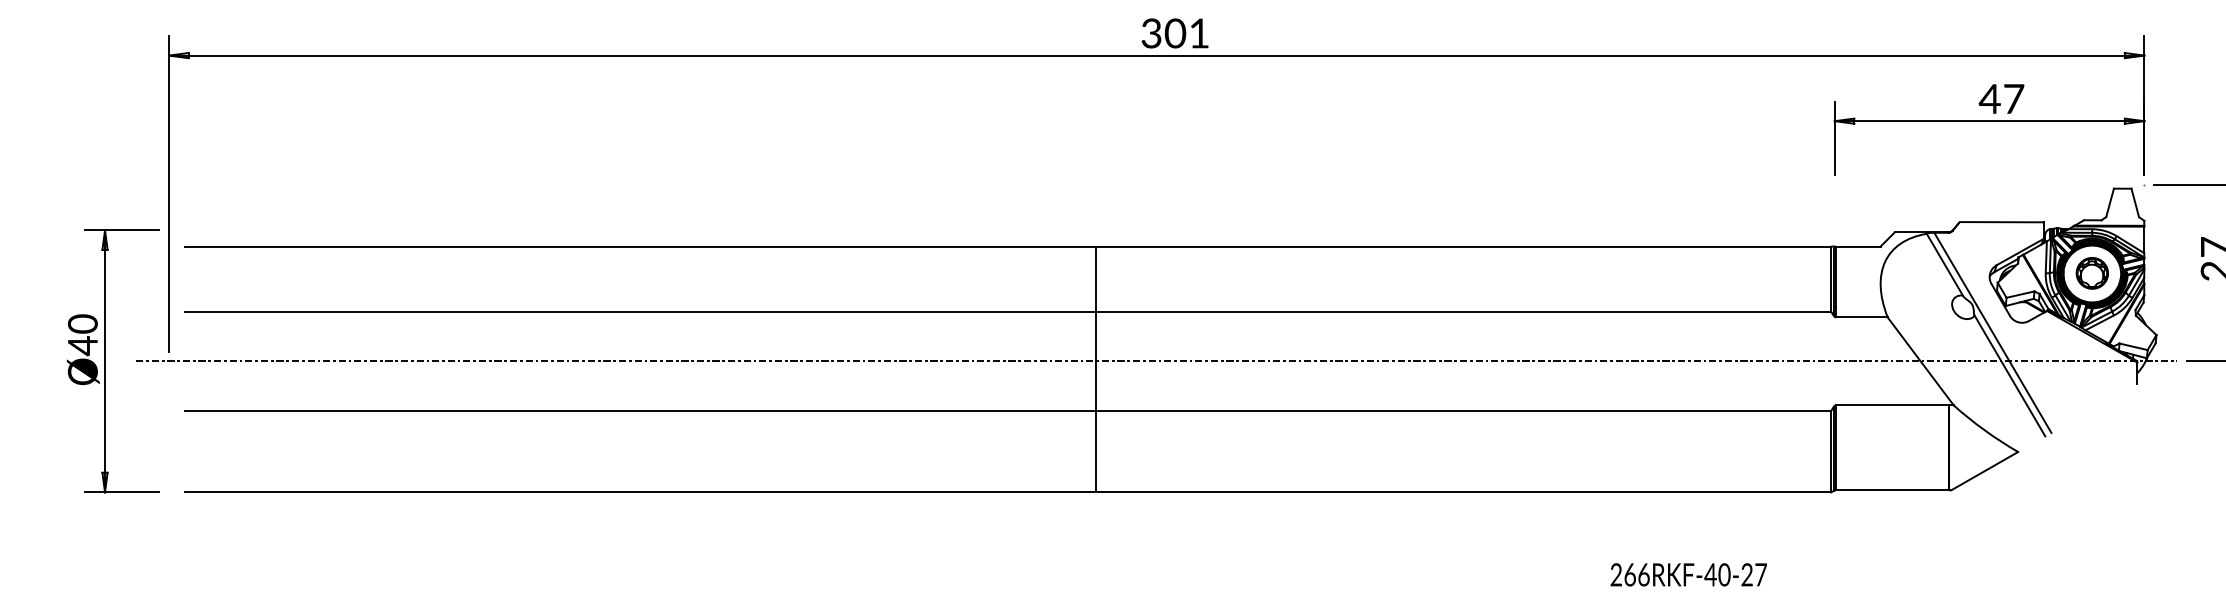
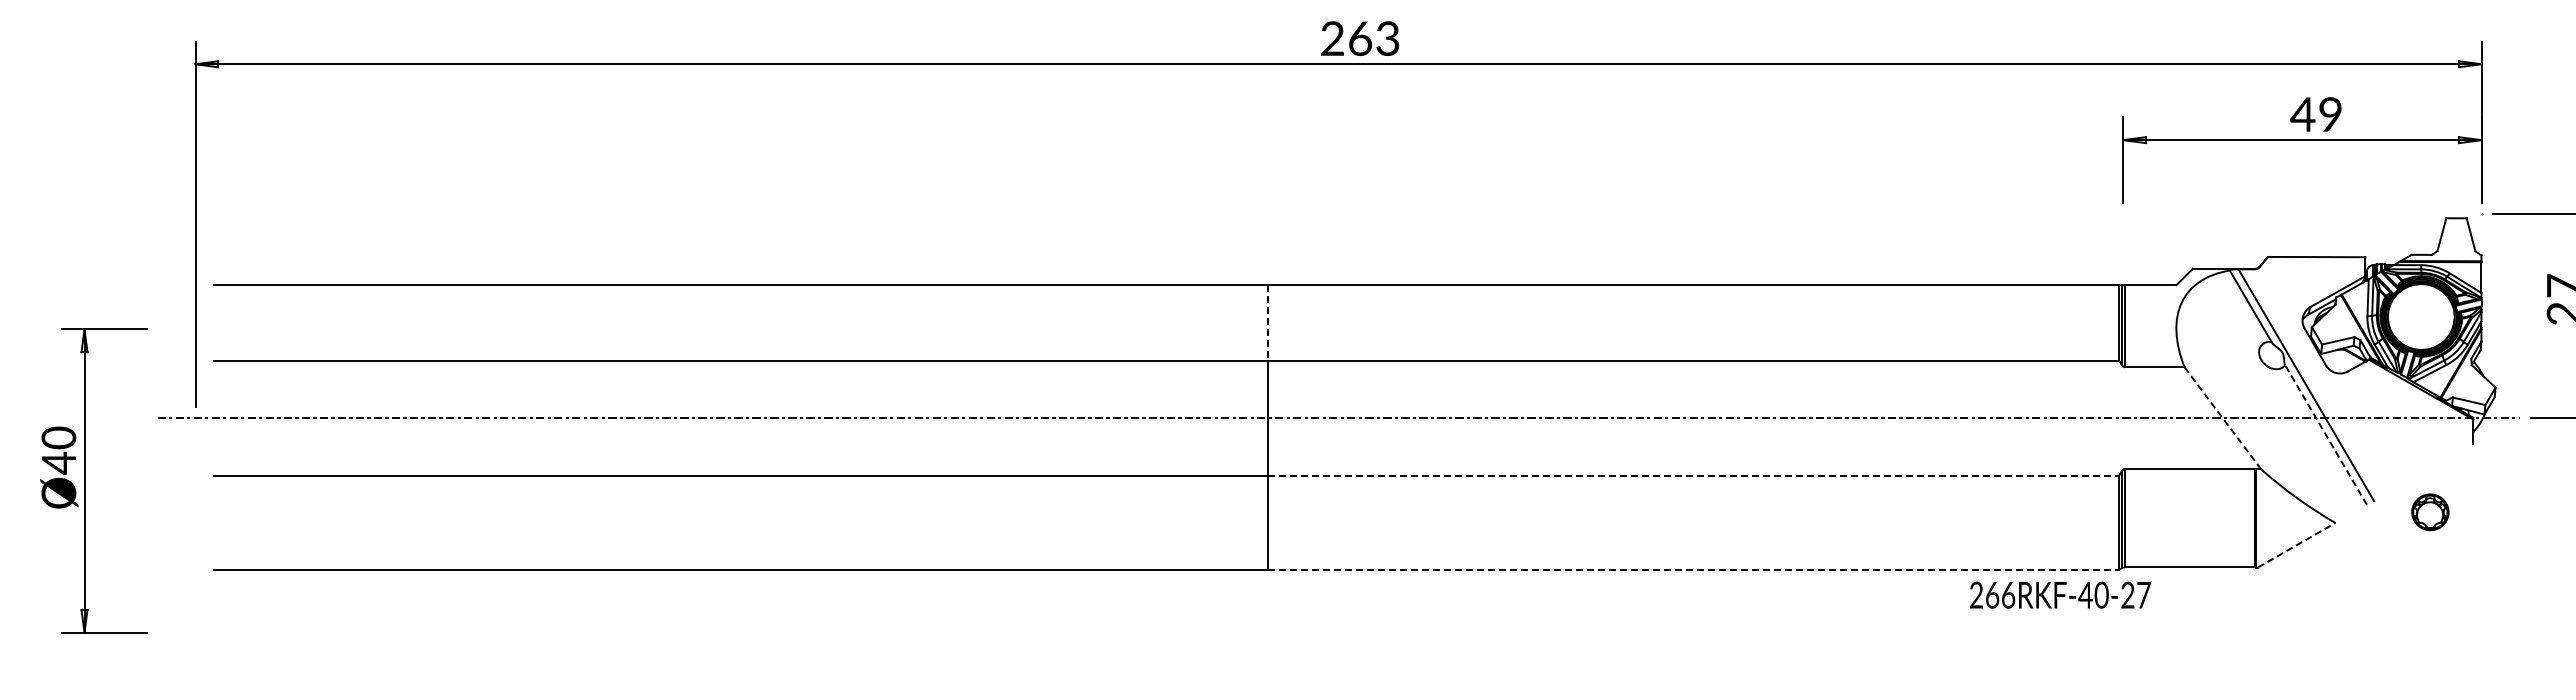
text: (1175, 33) -> (1360, 38), 301 -> 263
text: (2013, 99) -> (2330, 114), 47 -> 49
part: (2092, 273) -> (2430, 512), moved
line: (1096, 278) -> (1268, 322), solid -> dashed
part: (105, 360) -> (85, 480), moved
line: (1920, 361) -> (2222, 418), solid -> dashed
line: (2010, 376) -> (2326, 435), solid -> dashed
line: (1463, 410) -> (1693, 475), solid -> dashed
line: (1984, 471) -> (2296, 545), solid -> dashed
line: (1463, 492) -> (1693, 569), solid -> dashed
text: (1688, 574) -> (2059, 594), moved

